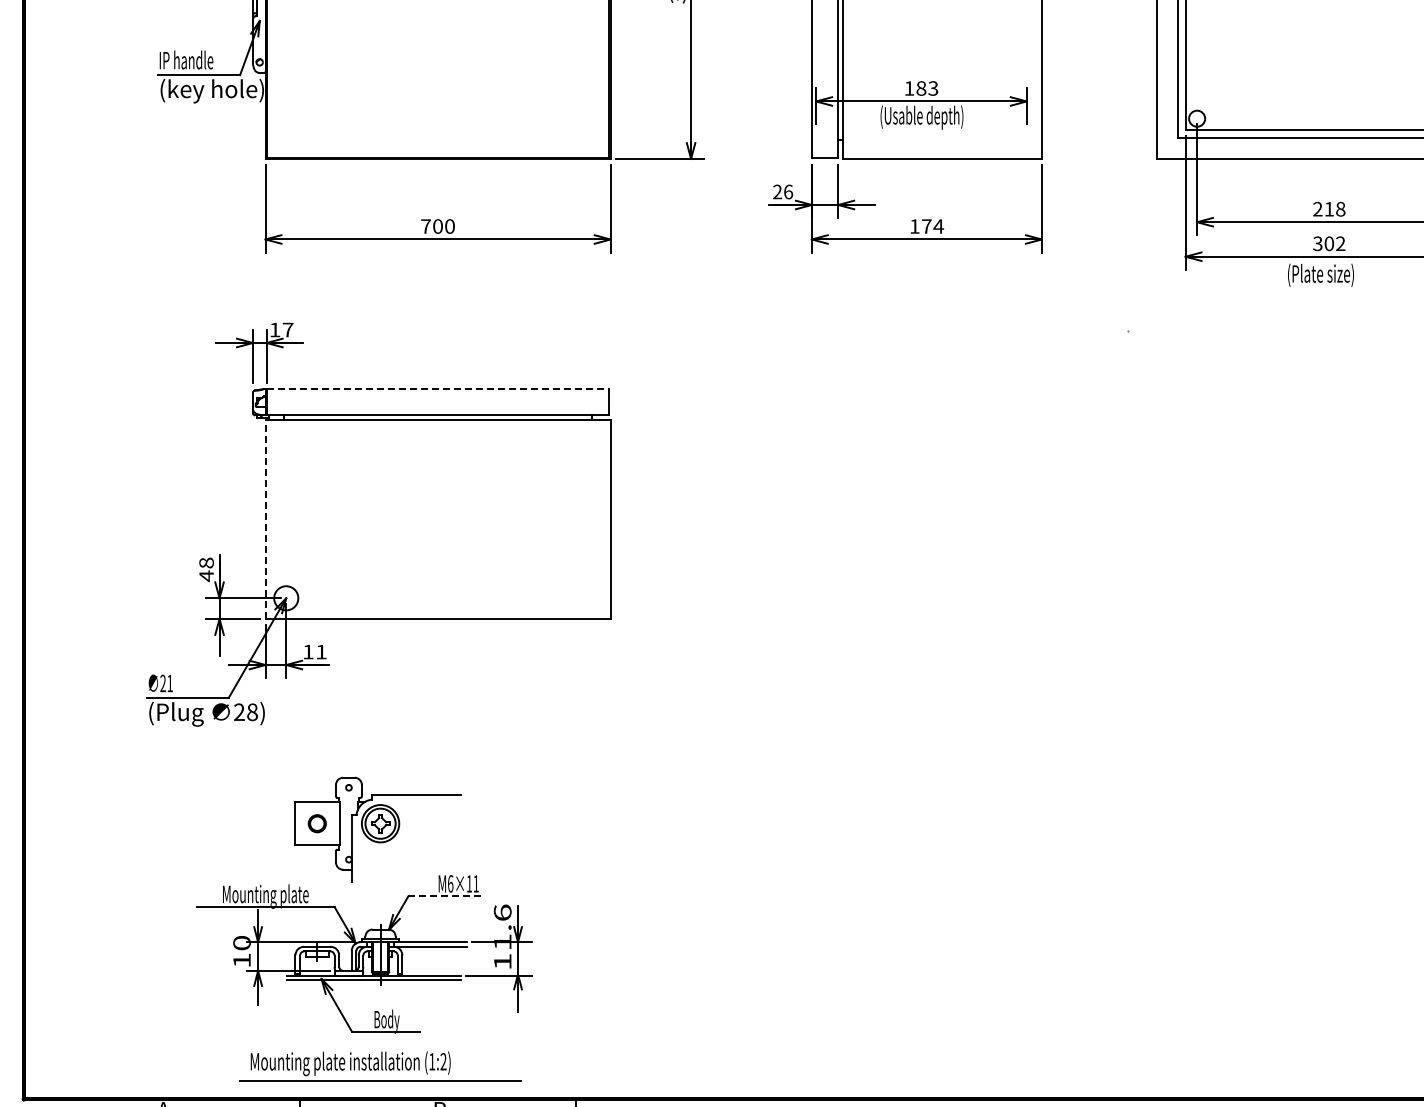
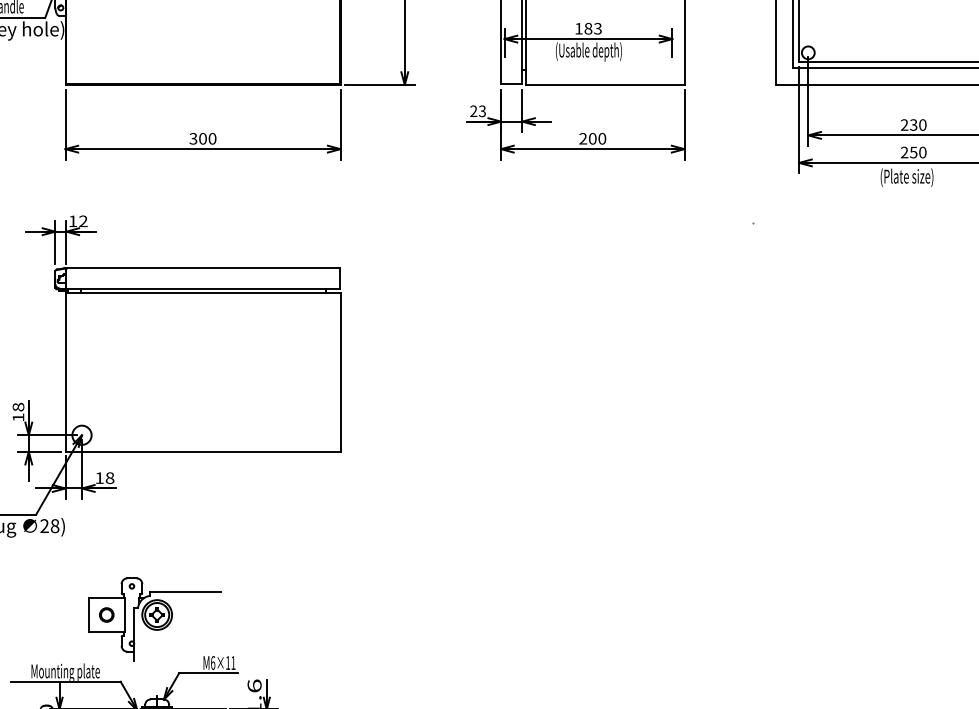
text: (788, 191) -> (482, 110), 26 -> 23
text: (1334, 208) -> (917, 124), 218 -> 230
text: (425, 226) -> (193, 138), 700 -> 300
text: (926, 226) -> (592, 138), 174 -> 200
text: (1329, 243) -> (913, 152), 302 -> 250
text: (287, 329) -> (82, 220), 17 -> 12
line: (438, 389) -> (203, 268), dashed -> solid
line: (265, 519) -> (65, 372), dashed -> solid
text: (206, 576) -> (18, 417), 48 -> 18
text: (321, 651) -> (110, 477), 11 -> 18
line: (445, 896) -> (208, 673), dashed -> solid

